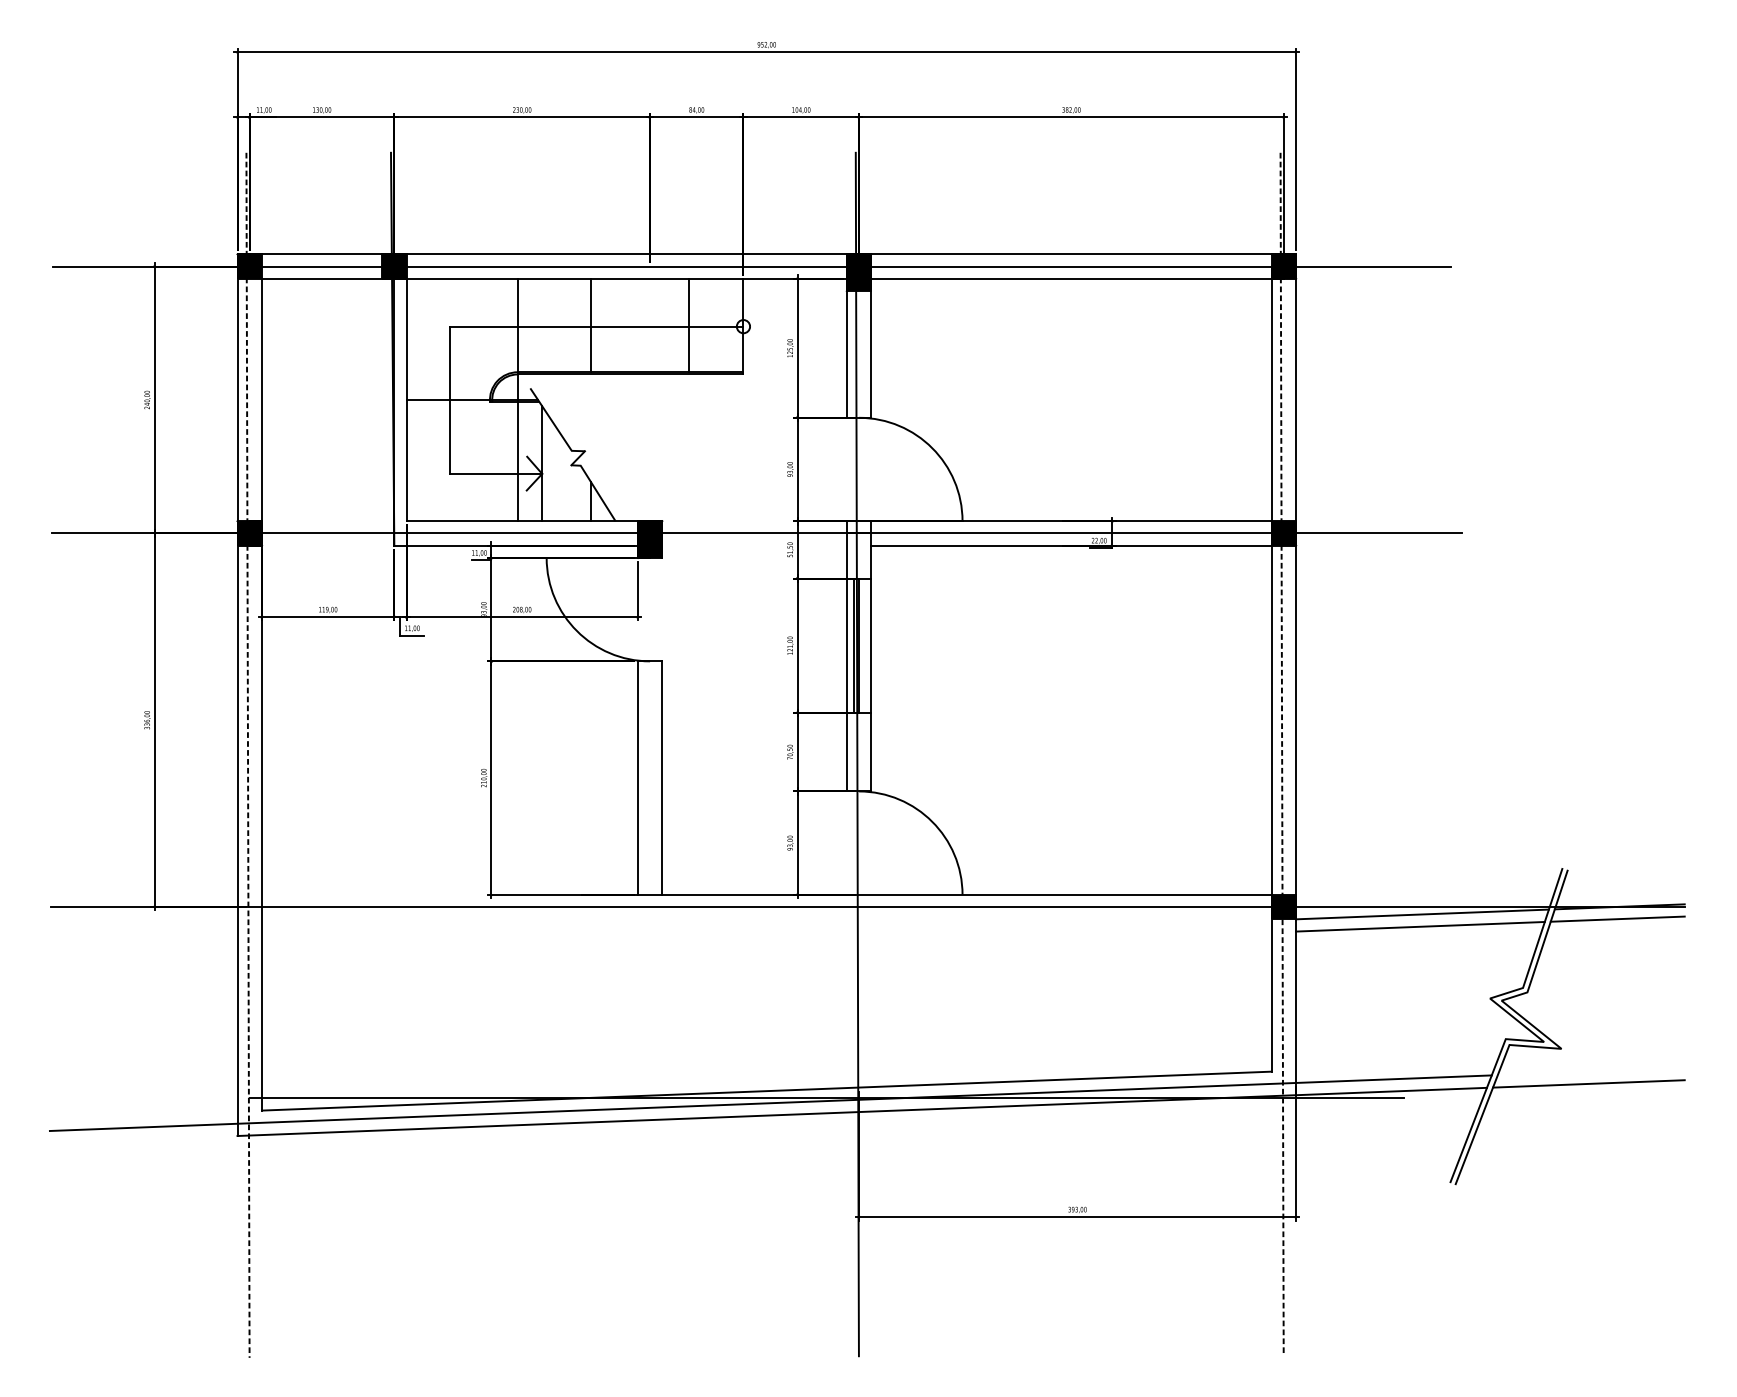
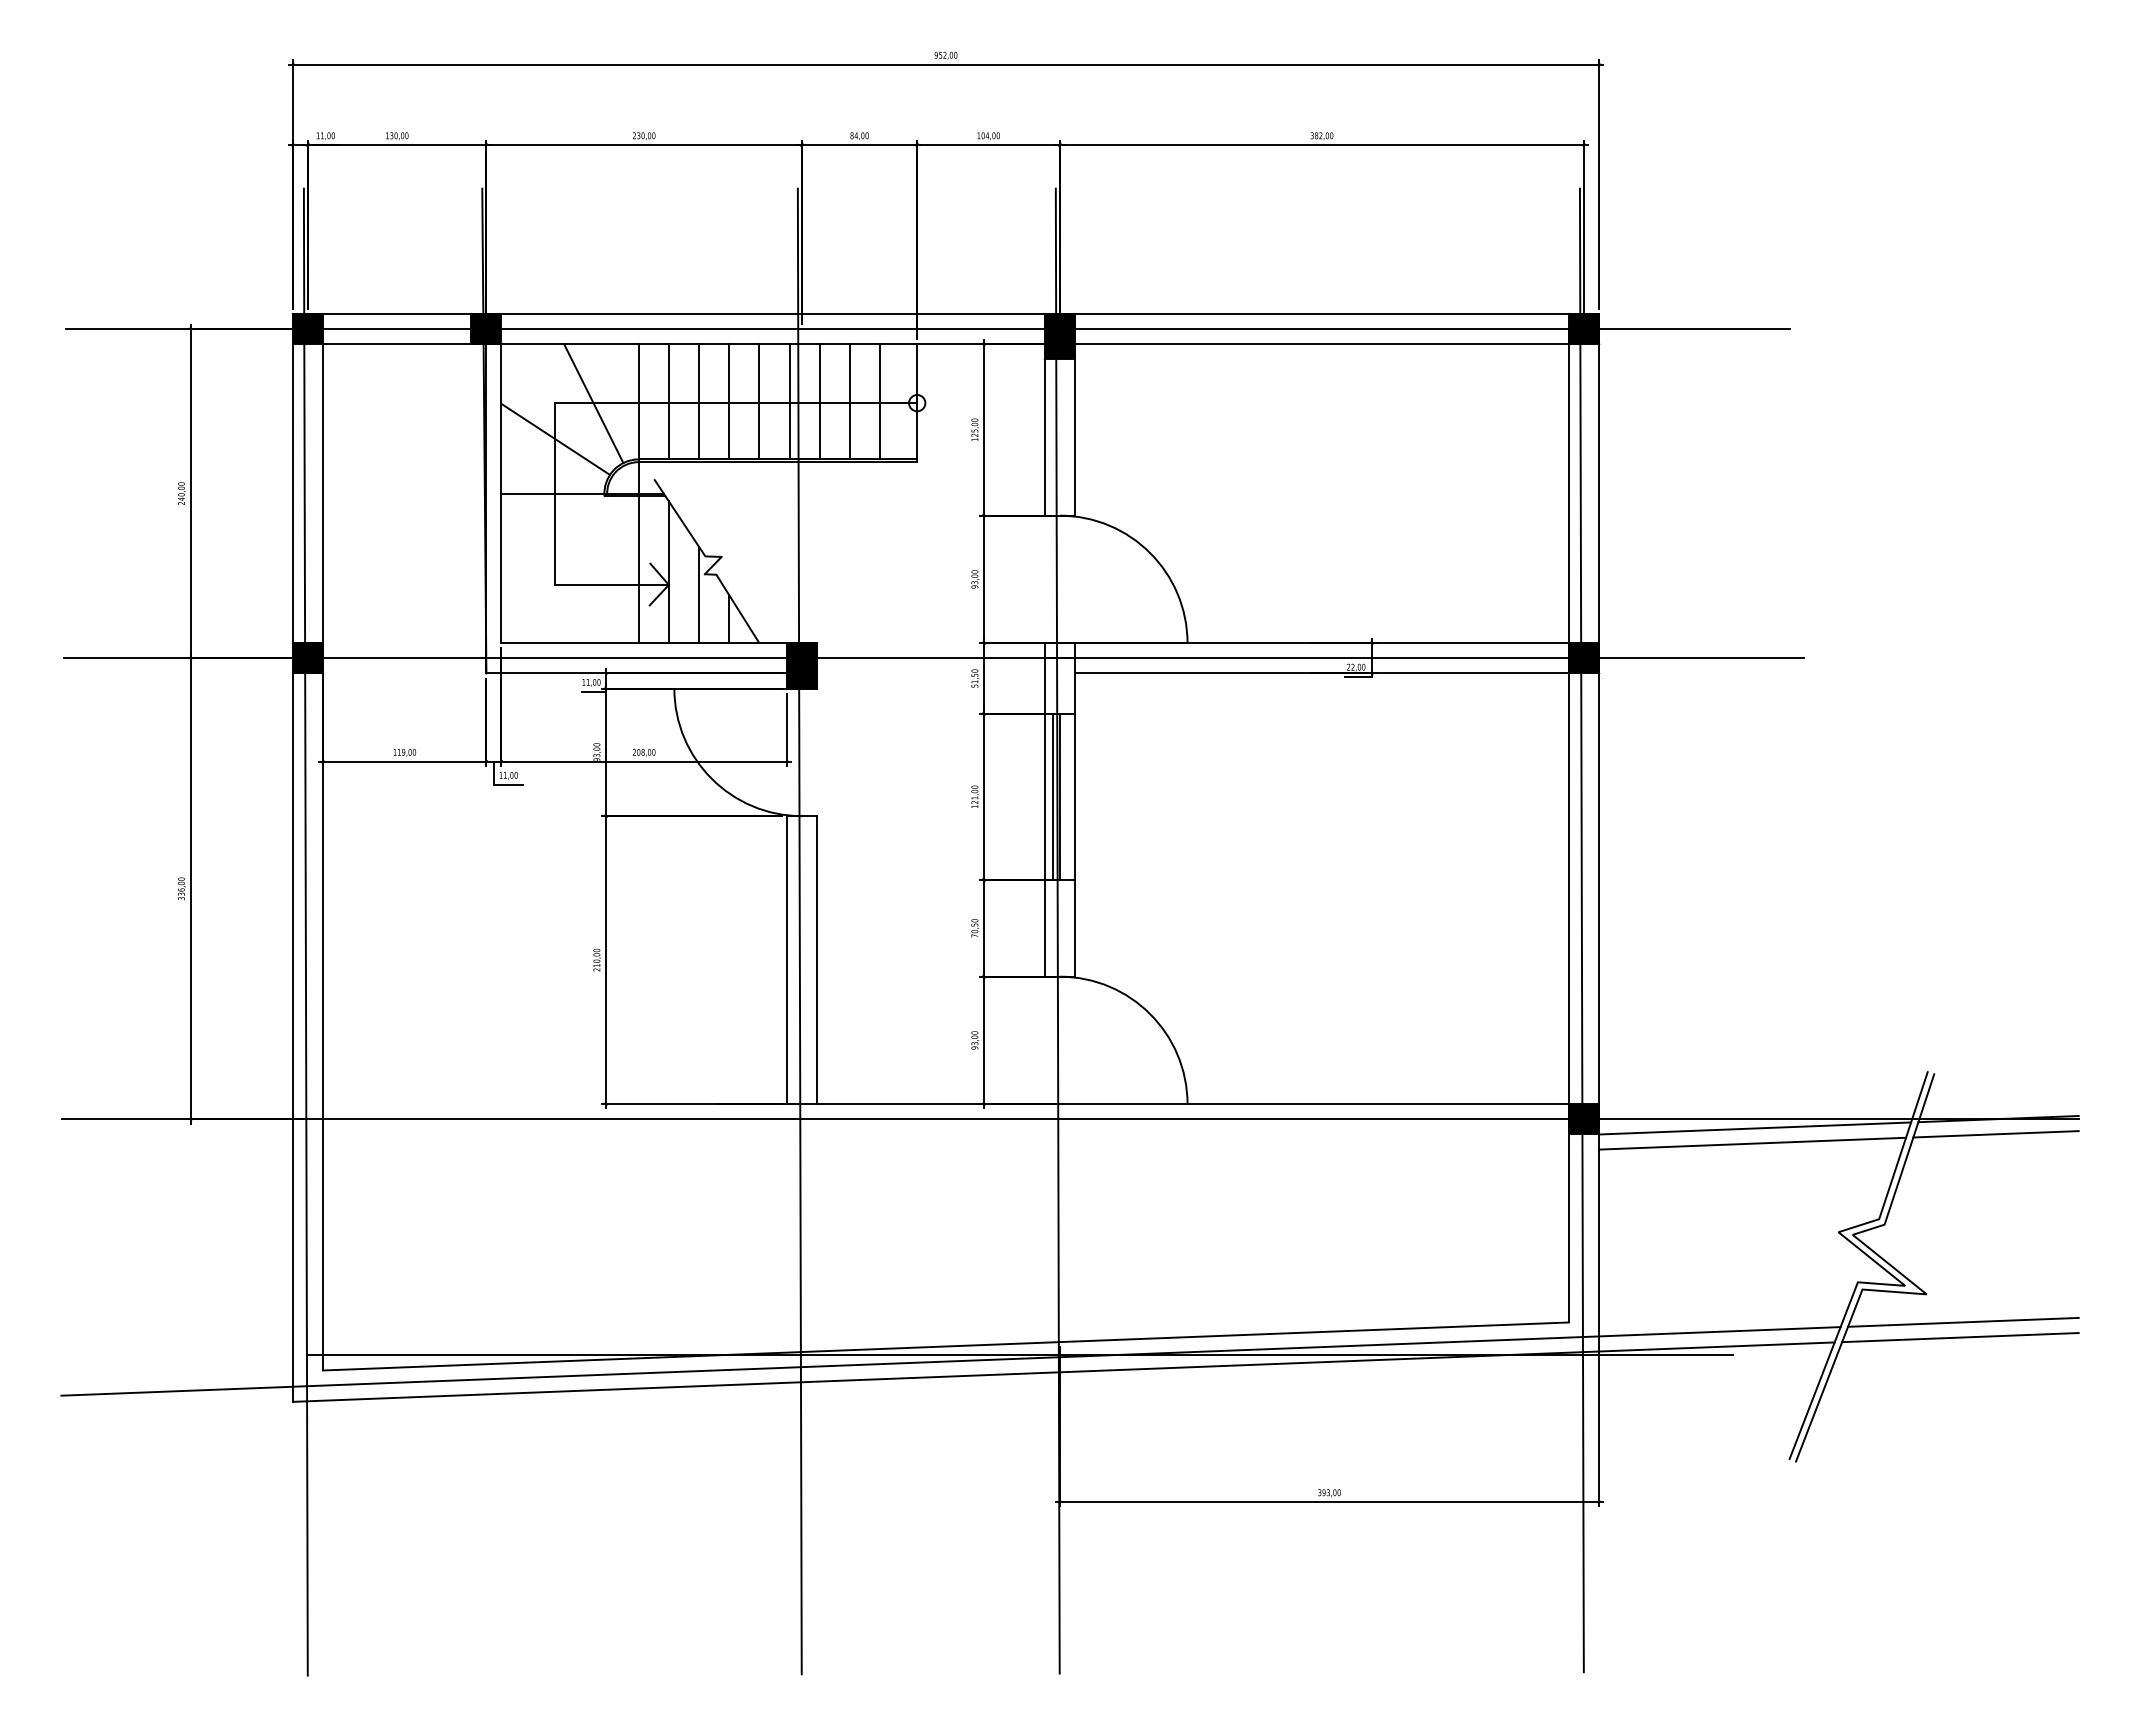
line: (541, 325) -> (668, 401), added
line: (567, 325) -> (699, 401), added
line: (615, 325) -> (759, 401), added
line: (639, 325) -> (789, 401), added
line: (664, 325) -> (819, 401), added
line: (713, 325) -> (880, 401), added
line: (481, 326) -> (593, 403), added
line: (450, 355) -> (555, 438), added
line: (567, 481) -> (699, 594), added
line: (648, 754) -> (799, 931), added
line: (1281, 754) -> (1581, 930), dashed -> solid
line: (247, 755) -> (305, 932), dashed -> solid
line: (1591, 1070) -> (1963, 1321), added

